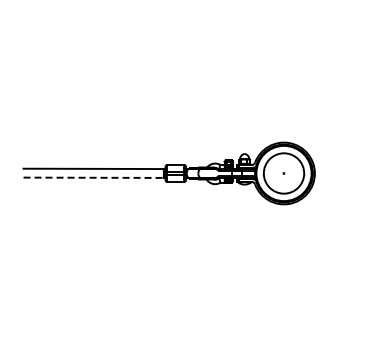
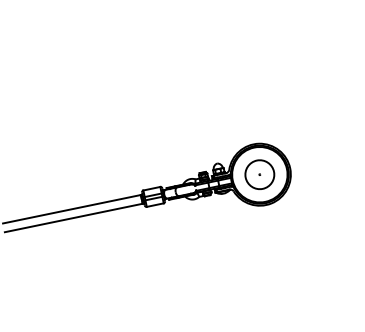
circle: (283, 173) -> (259, 174), size x0.71
line: (94, 177) -> (74, 217), dashed -> solid

